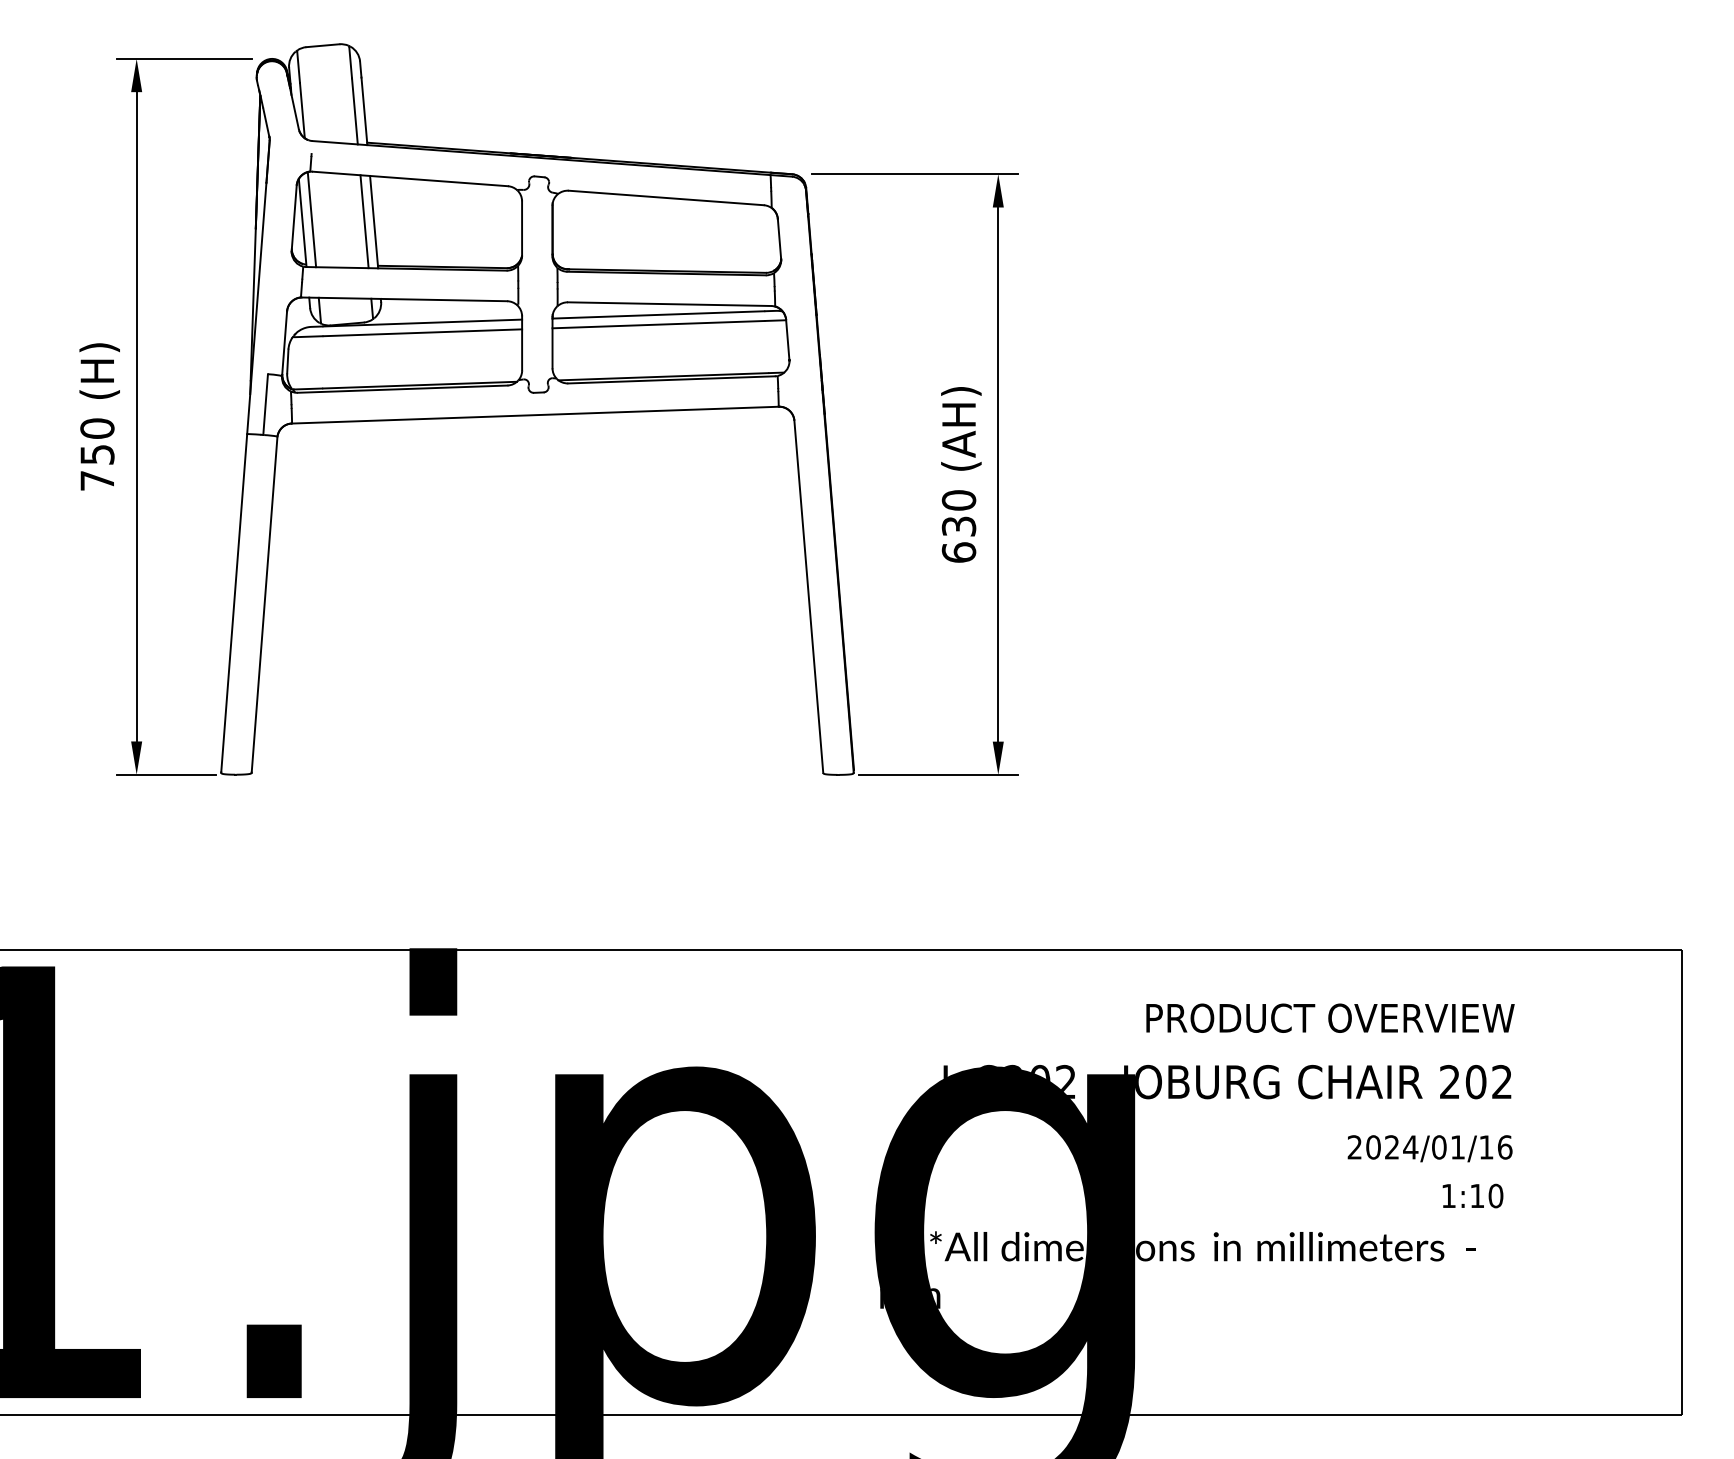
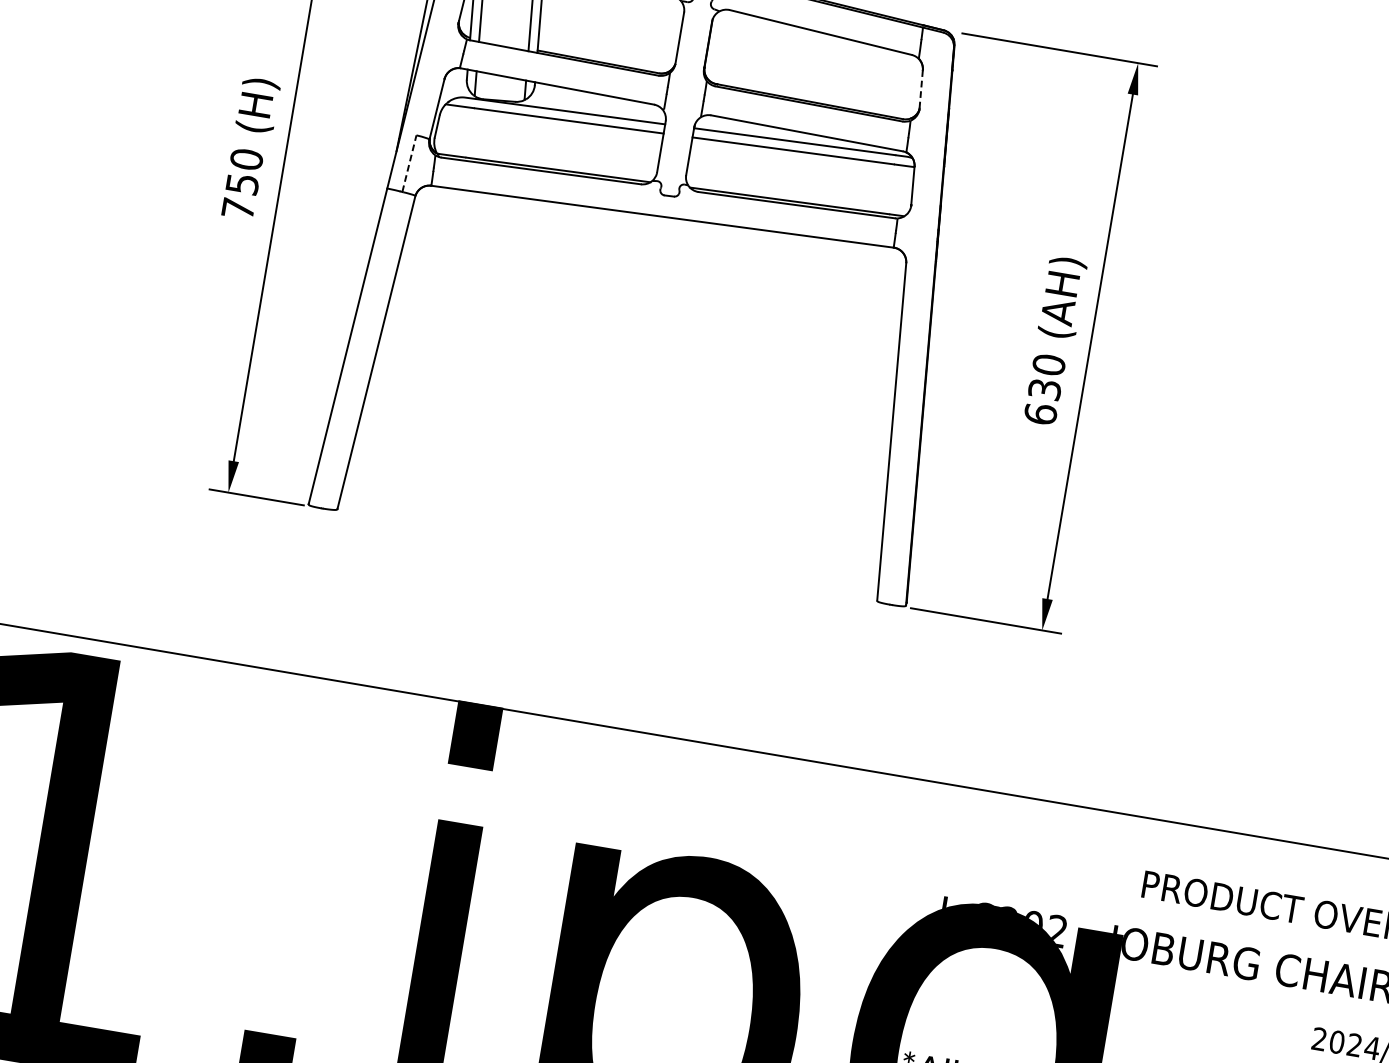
line: (779, 239) -> (921, 89), solid -> dashed
line: (265, 404) -> (409, 163), solid -> dashed

